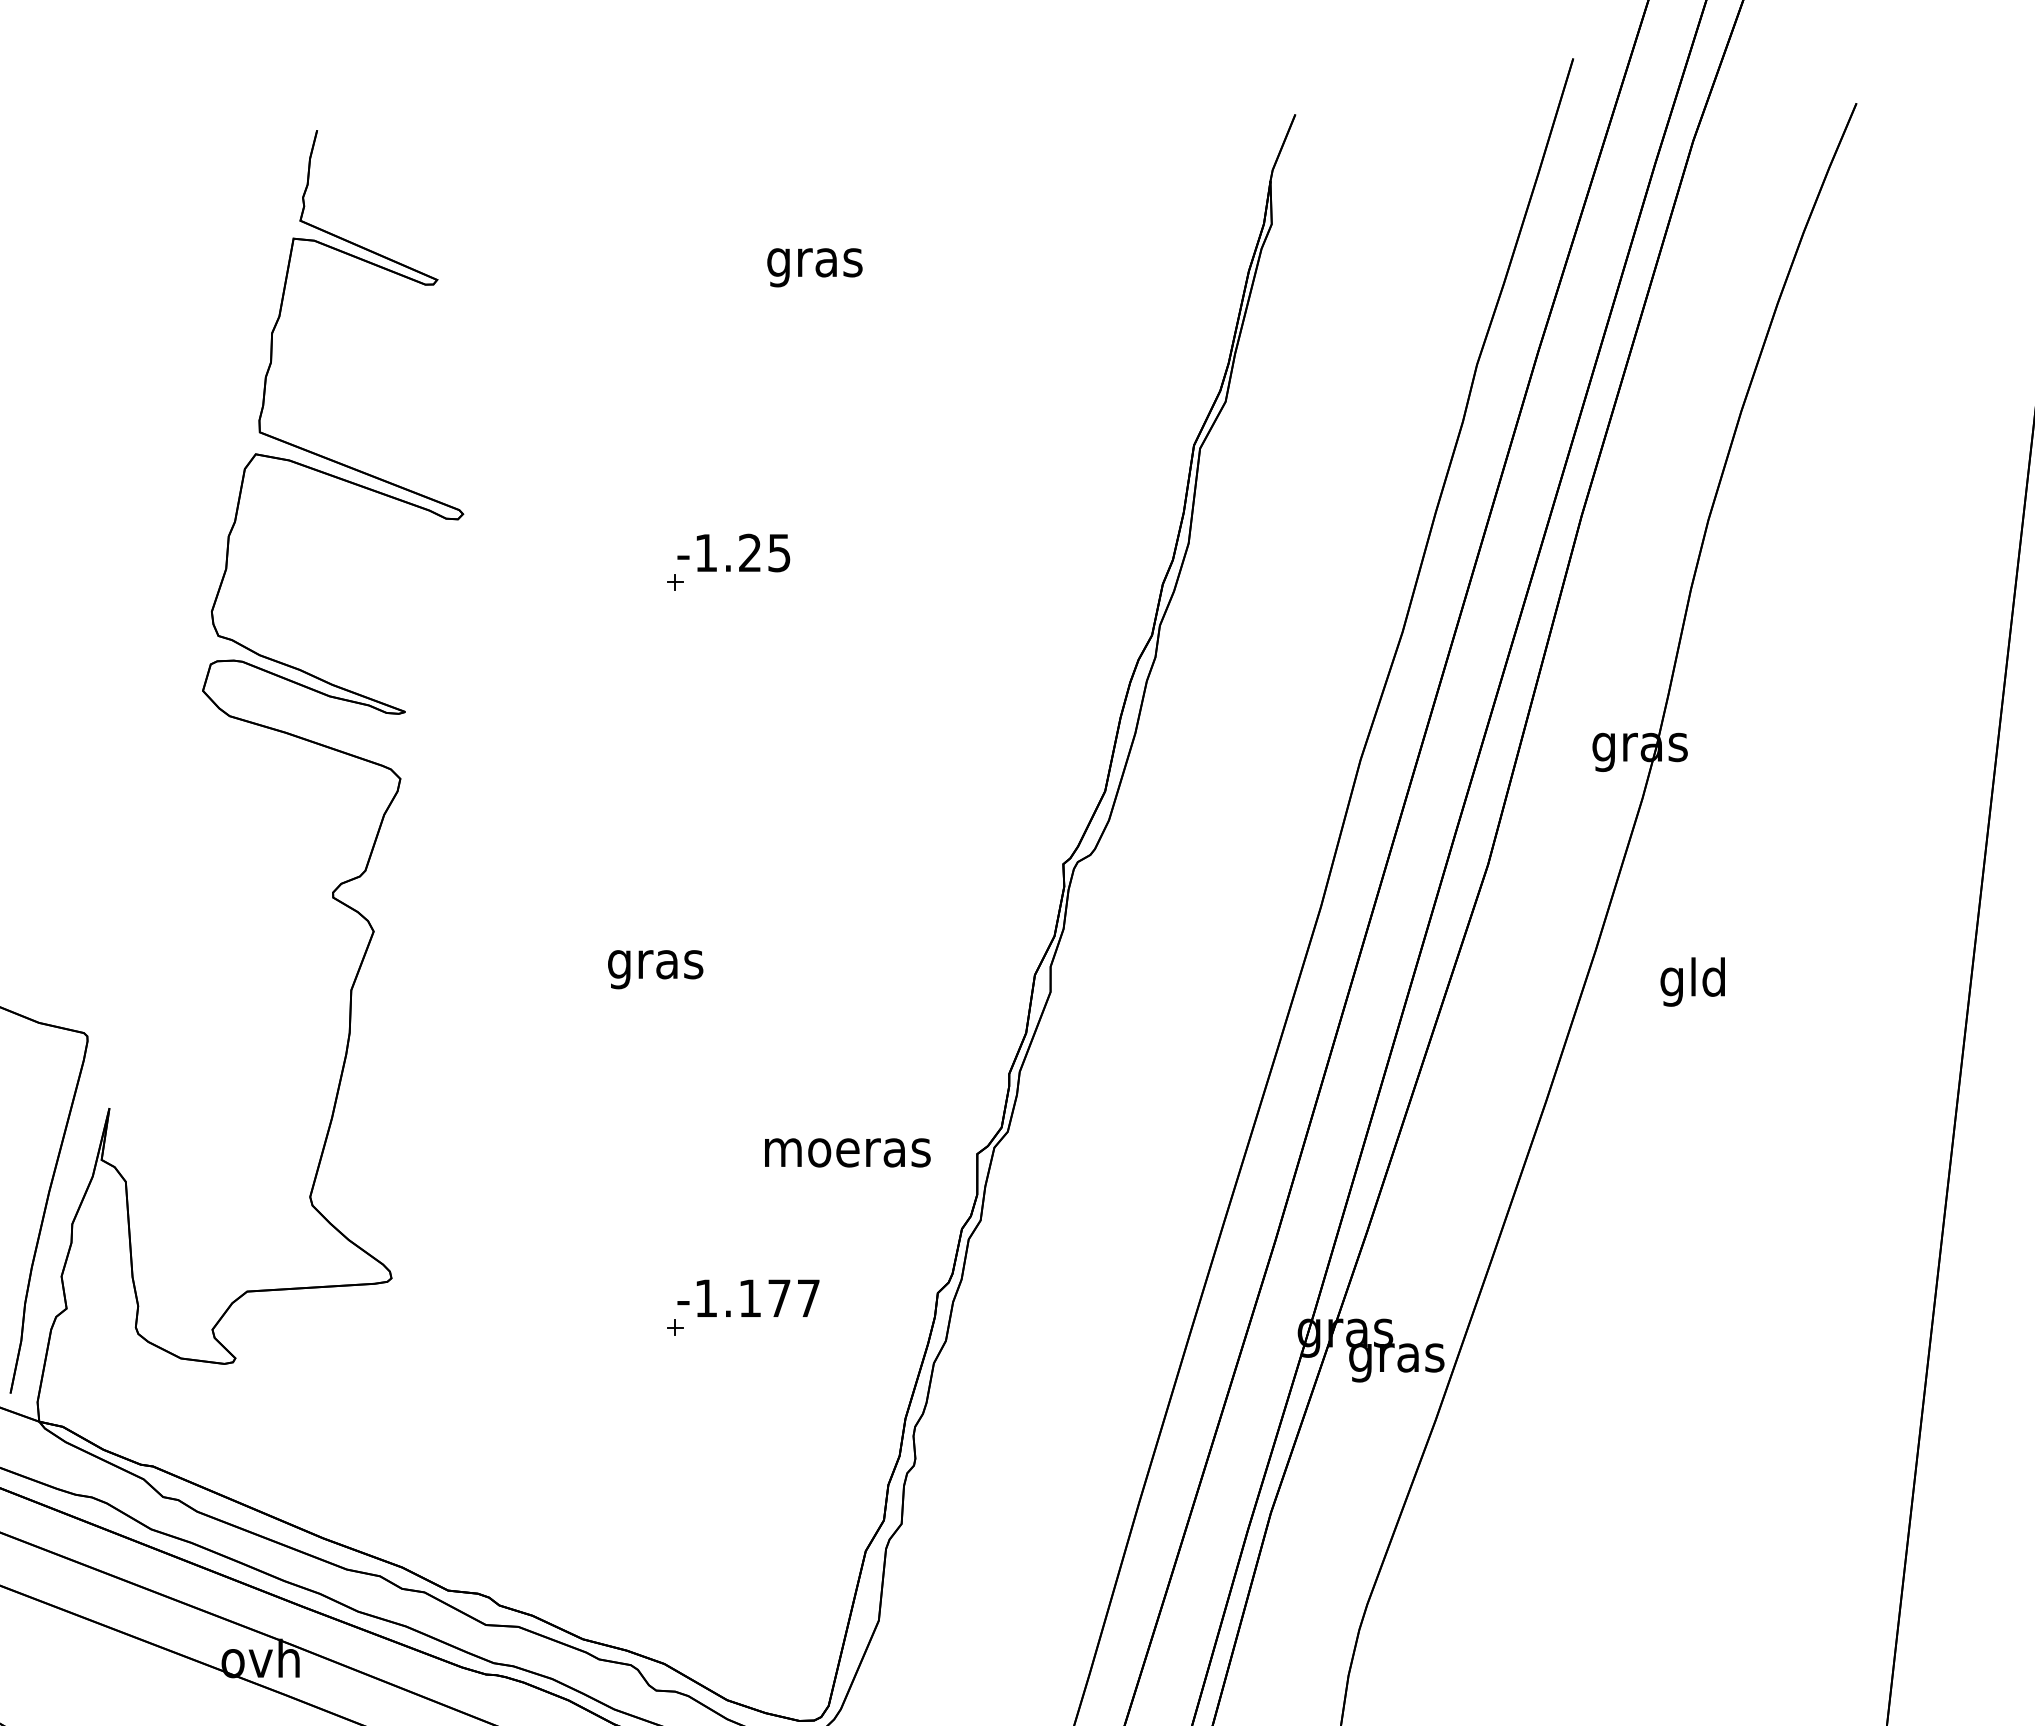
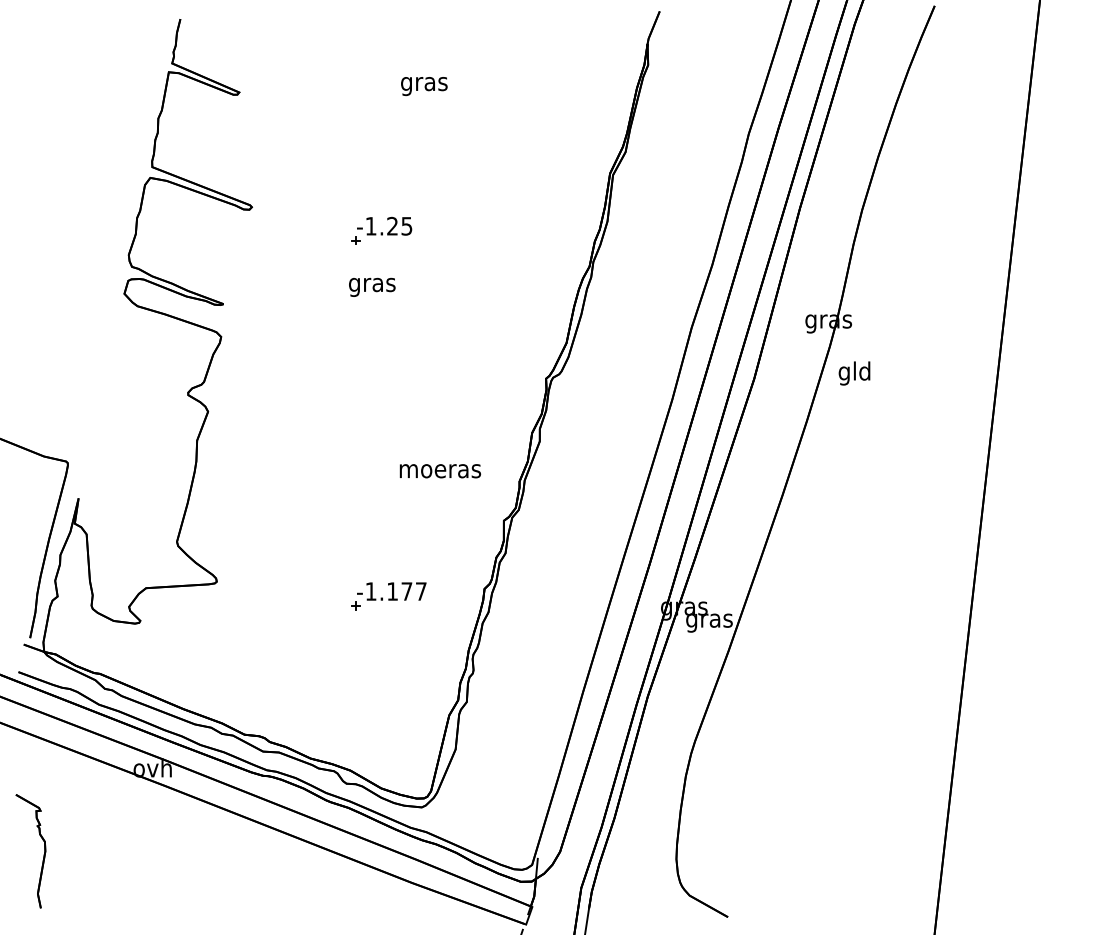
text: (656, 967) -> (372, 286), moved
text: (1692, 982) -> (854, 373), moved
text: (847, 1153) -> (440, 471), moved

